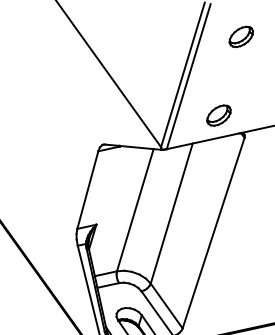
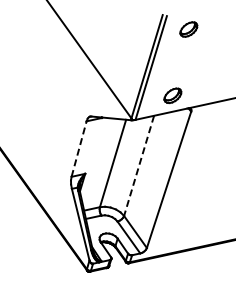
part: (240, 36) -> (188, 29), moved
line: (88, 190) -> (79, 149), solid -> dashed
line: (170, 214) -> (138, 166), solid -> dashed

